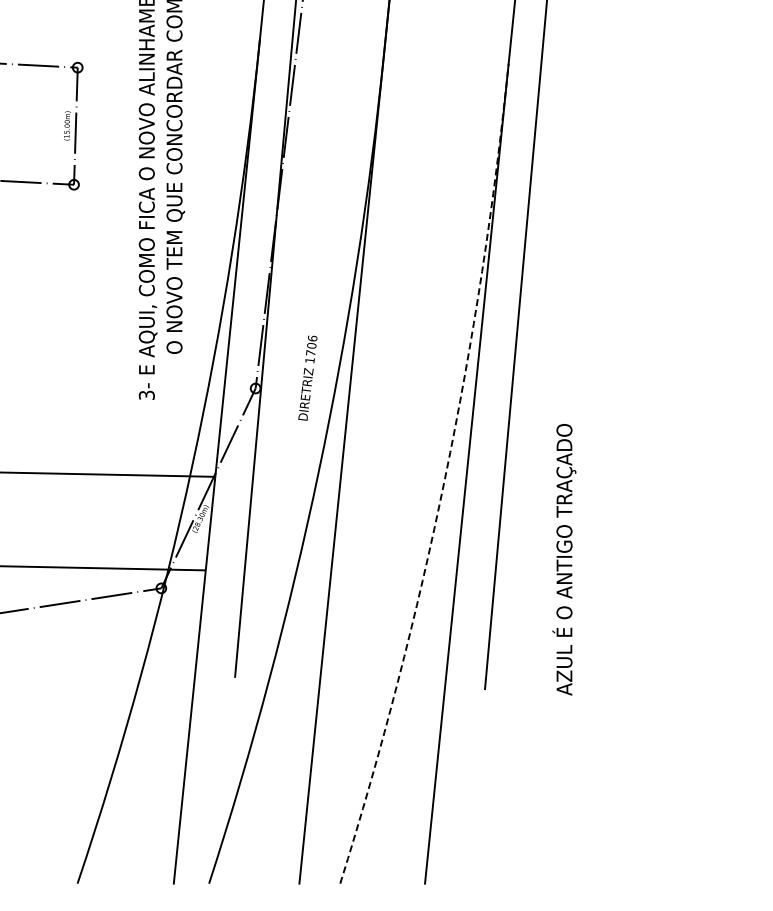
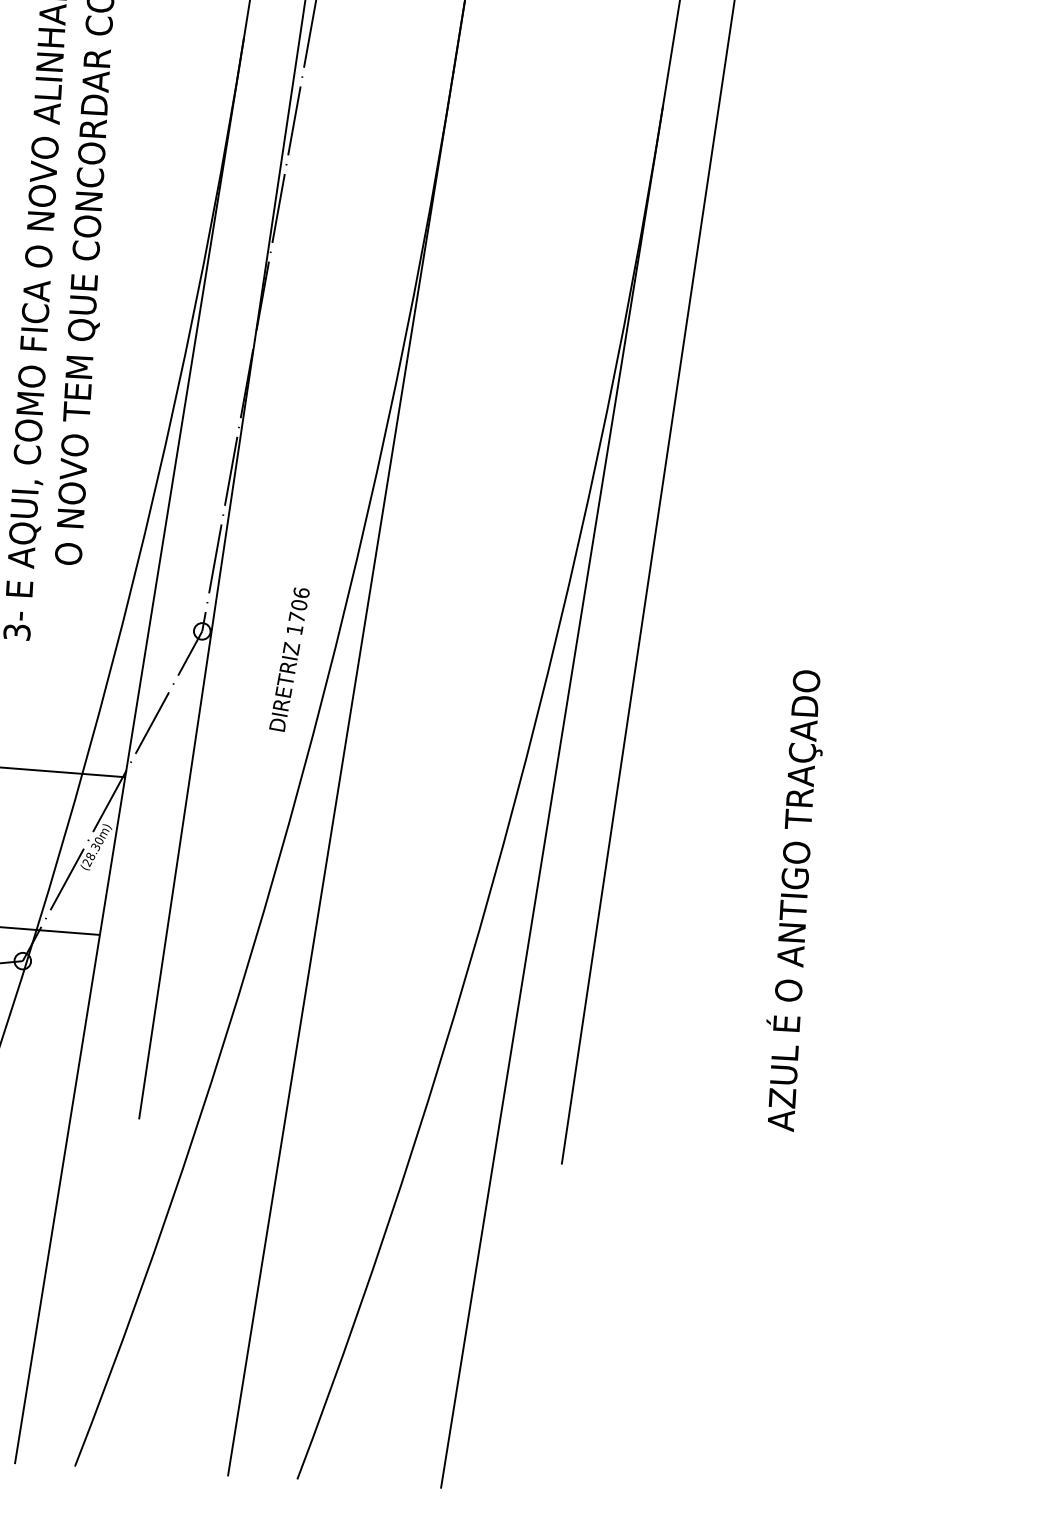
text: (307, 377) -> (288, 658), moved
arc: (445, 477) -> (515, 800), dashed -> solid
text: (564, 559) -> (793, 900), moved

